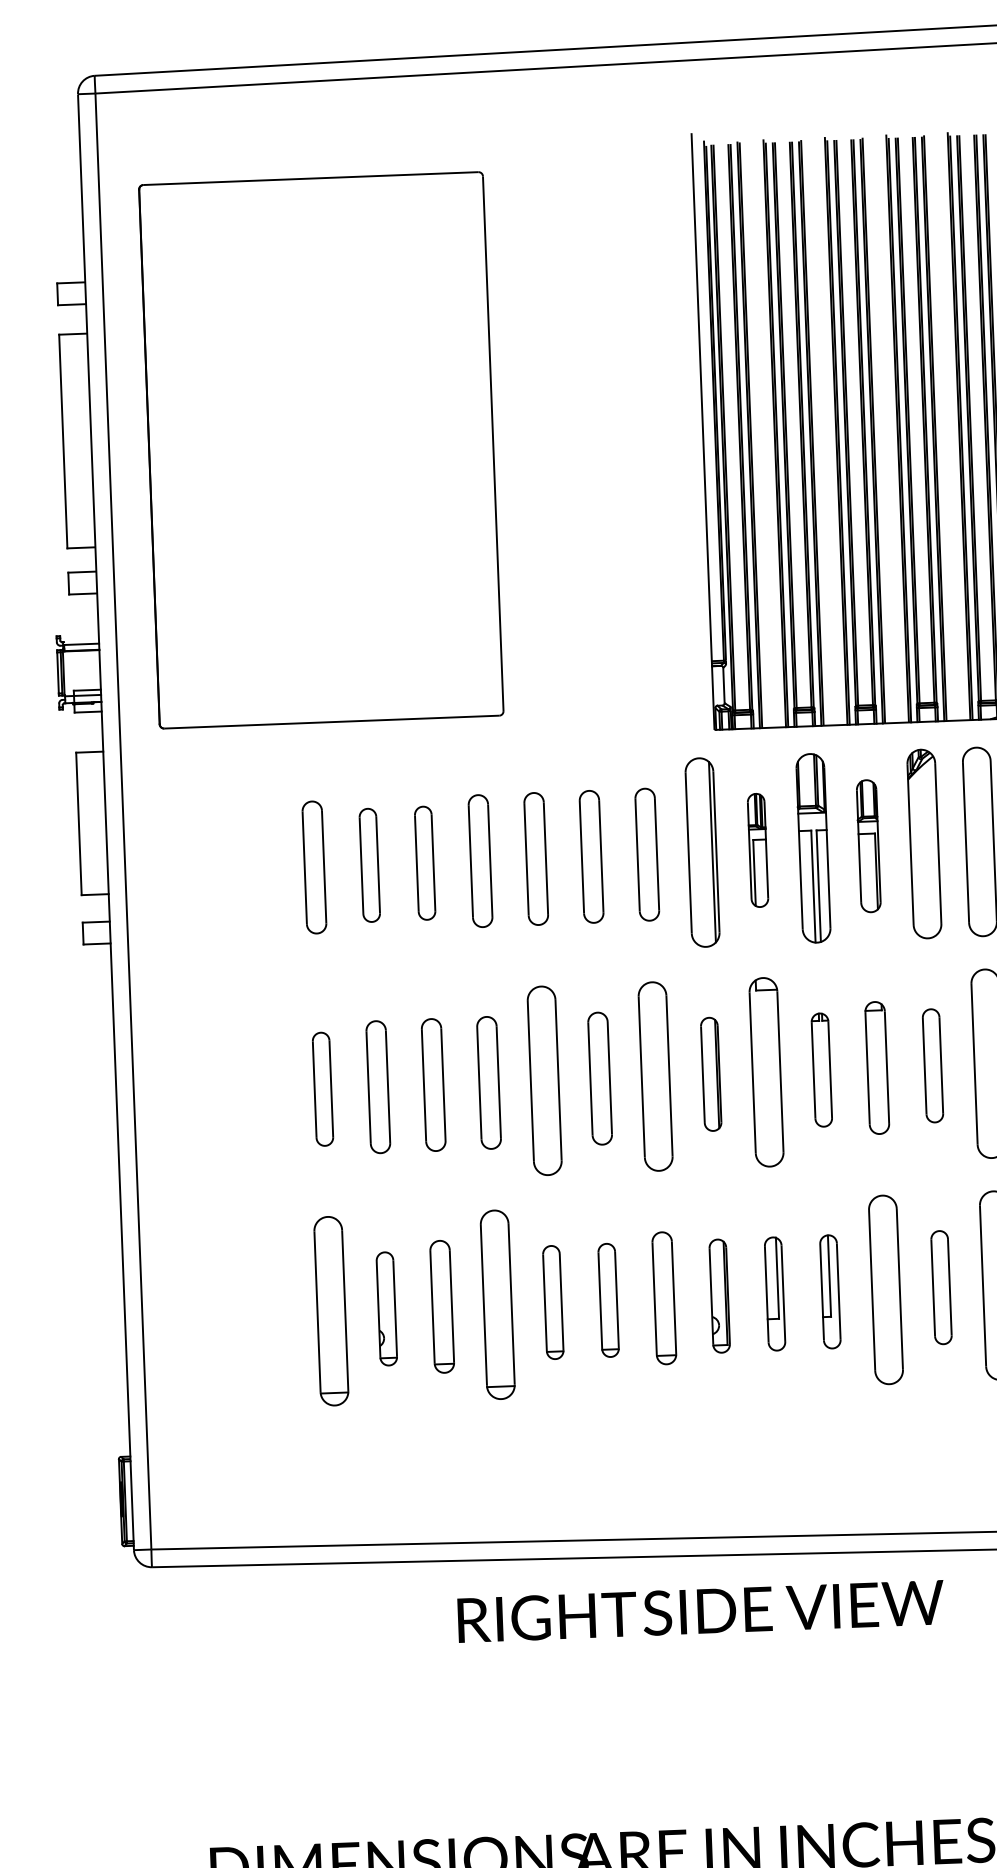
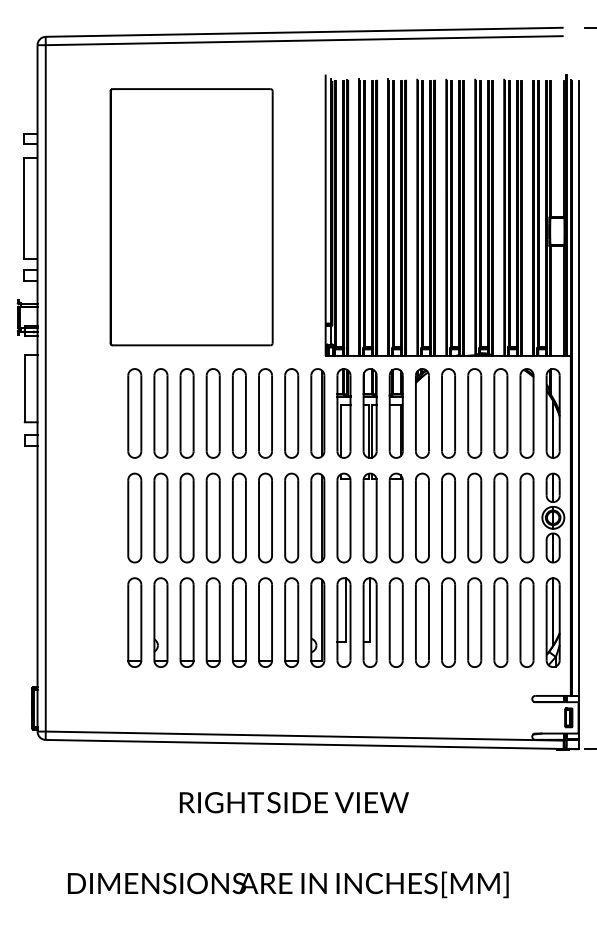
part: (321, 450) -> (191, 217), moved
part: (867, 846) -> (395, 413), size x1.43
part: (757, 850) -> (343, 413), size x1.67
part: (646, 854) -> (291, 413), size x1.43
part: (591, 856) -> (265, 413), size x1.43
part: (536, 859) -> (239, 413), size x1.43
part: (479, 861) -> (212, 413), size x1.43
part: (423, 863) -> (186, 413), size x1.67
part: (368, 865) -> (160, 413), size x1.67
part: (313, 867) -> (134, 413), size x1.43
part: (933, 1064) -> (422, 517), size x1.67
part: (875, 1066) -> (395, 517), size x1.43
part: (820, 1069) -> (369, 517), size x1.67
part: (710, 1073) -> (317, 517), size x1.67
part: (600, 1077) -> (265, 517), size x1.43
part: (487, 1081) -> (212, 517), size x1.43
part: (432, 1083) -> (186, 517), size x1.43
part: (377, 1086) -> (160, 517), size x1.43
part: (322, 1088) -> (134, 517), size x1.67
part: (941, 1287) -> (422, 622), size x1.67
part: (829, 1291) -> (369, 622), size x1.67
part: (774, 1293) -> (343, 622), size x1.67
part: (718, 1295) -> (317, 622), size x1.67
part: (663, 1298) -> (291, 622), size x1.43
part: (608, 1300) -> (265, 622), size x1.67
part: (553, 1302) -> (239, 622), size x1.67
part: (441, 1306) -> (186, 622), size x1.43
part: (385, 1308) -> (160, 622), size x1.67
text: (699, 1611) -> (293, 802), moved

